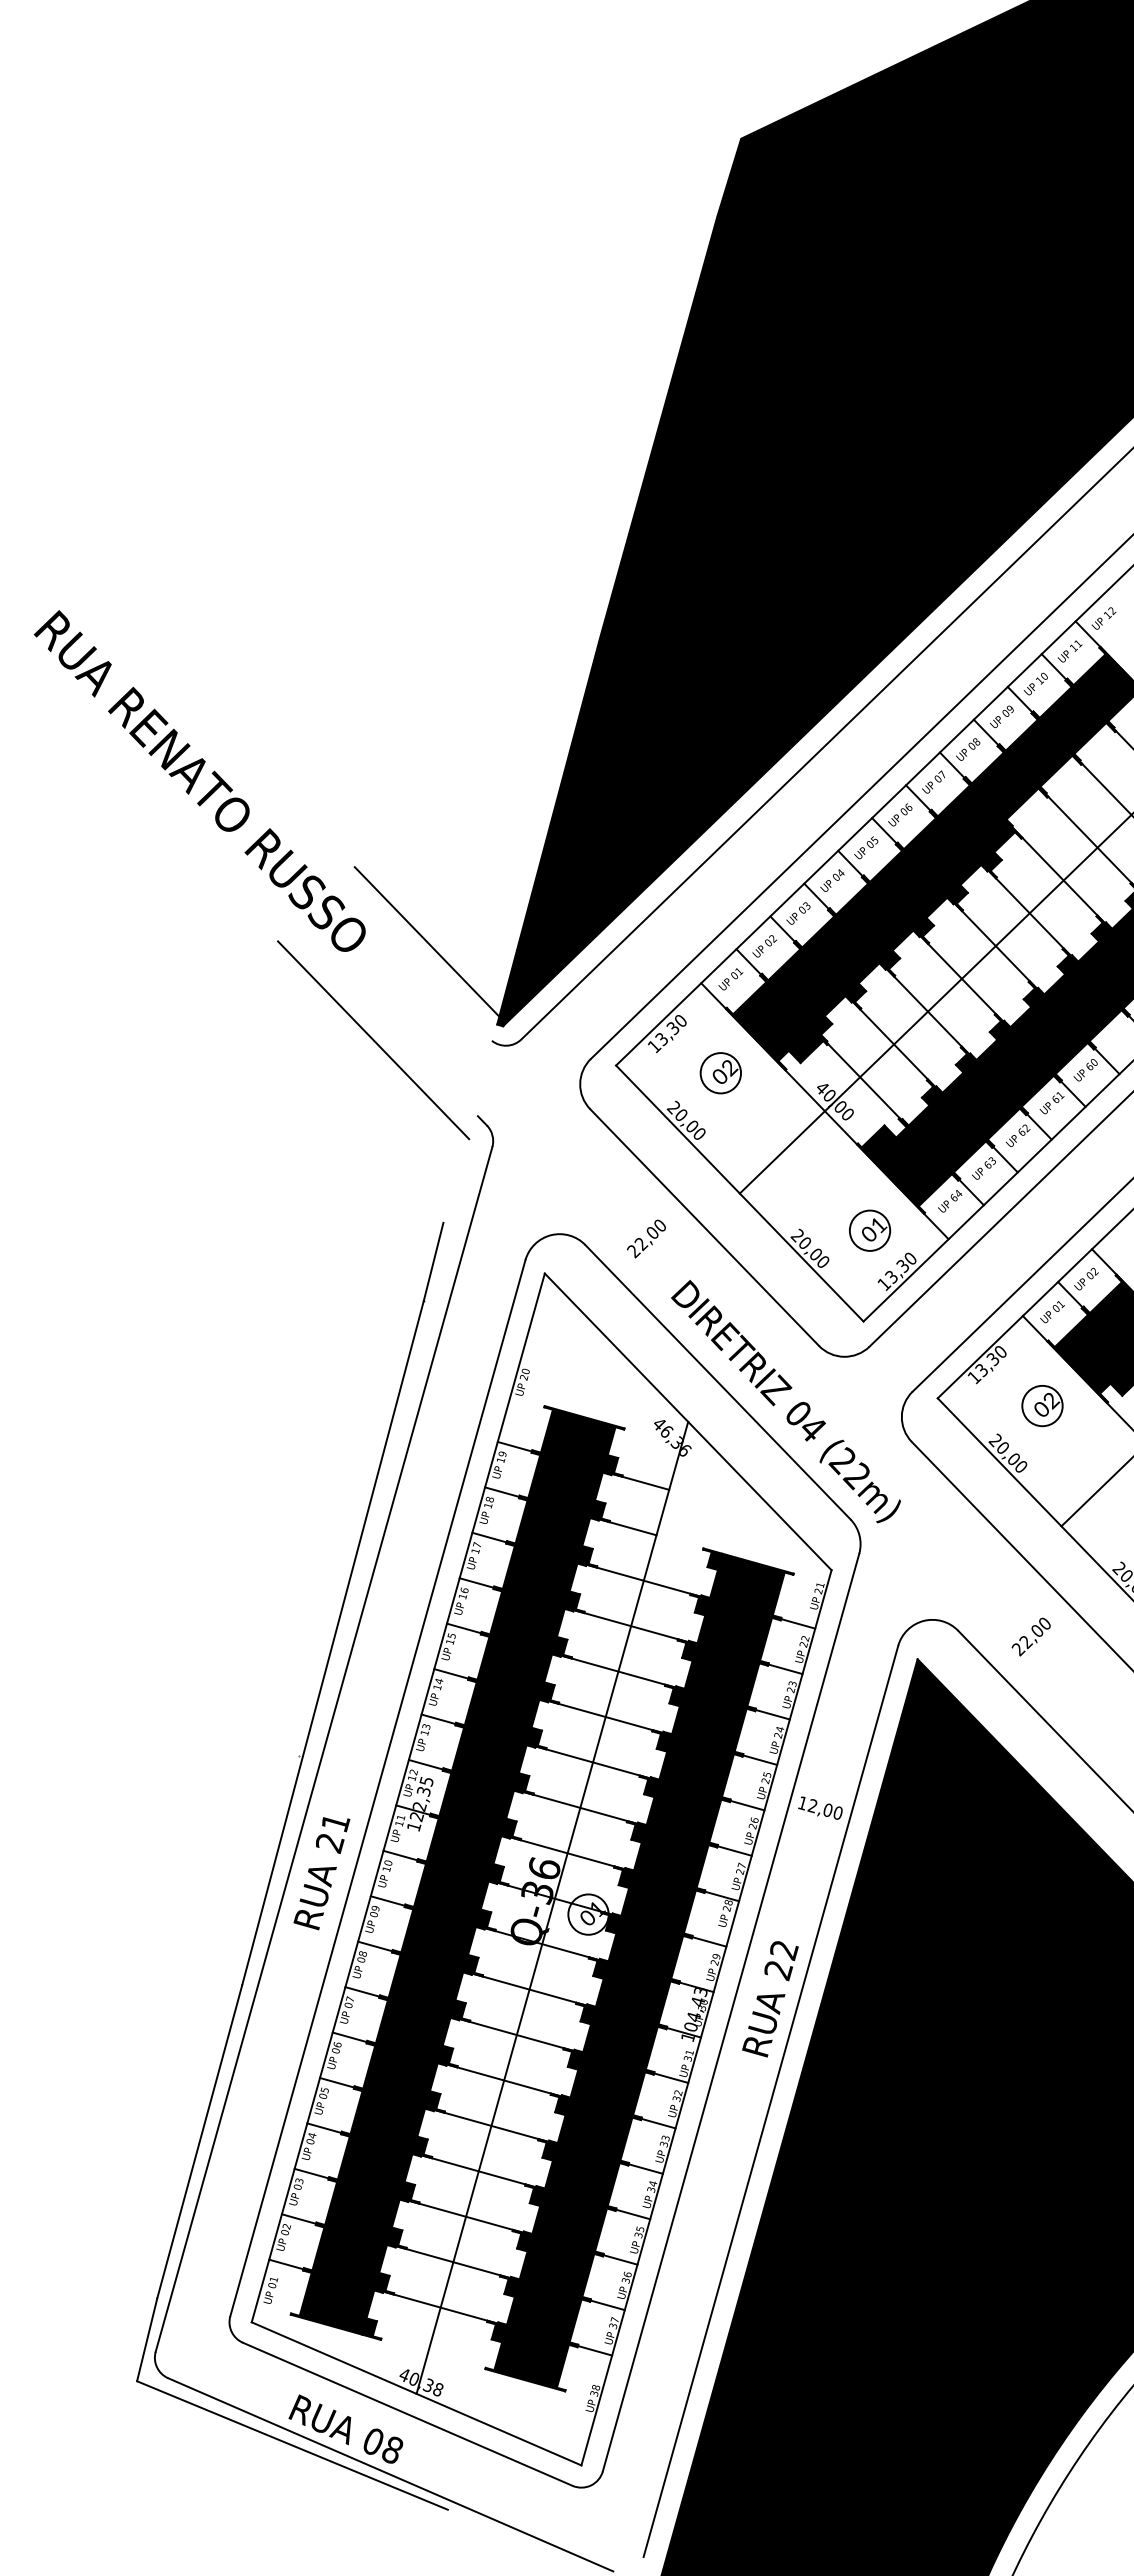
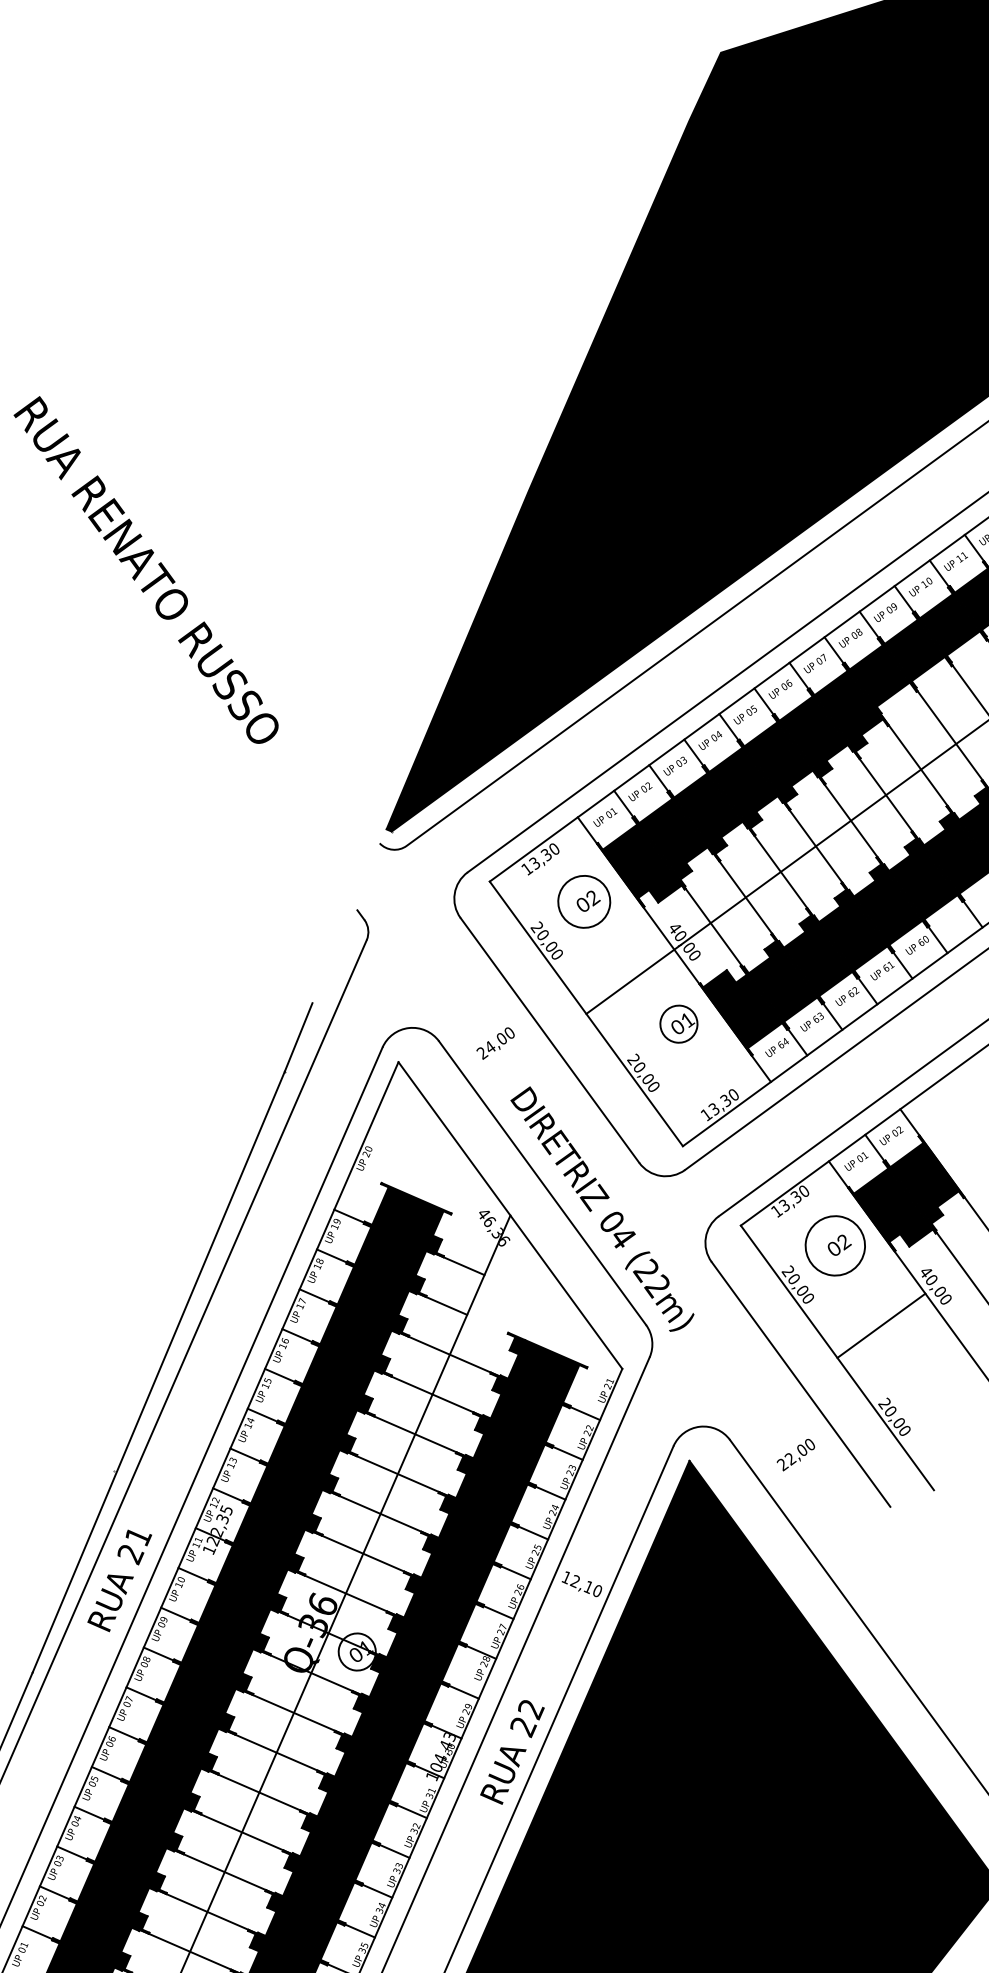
line: (428, 943) -> (334, 746), removed
line: (373, 1040) -> (271, 828), removed
circle: (720, 1073) -> (583, 902), size x1.4
part: (870, 1230) -> (679, 1024), moved
text: (641, 1244) -> (490, 1047), 22,00 -> 24,00
circle: (1042, 1405) -> (835, 1245), size x1.6
text: (827, 1810) -> (588, 1587), 12,00 -> 12,10

